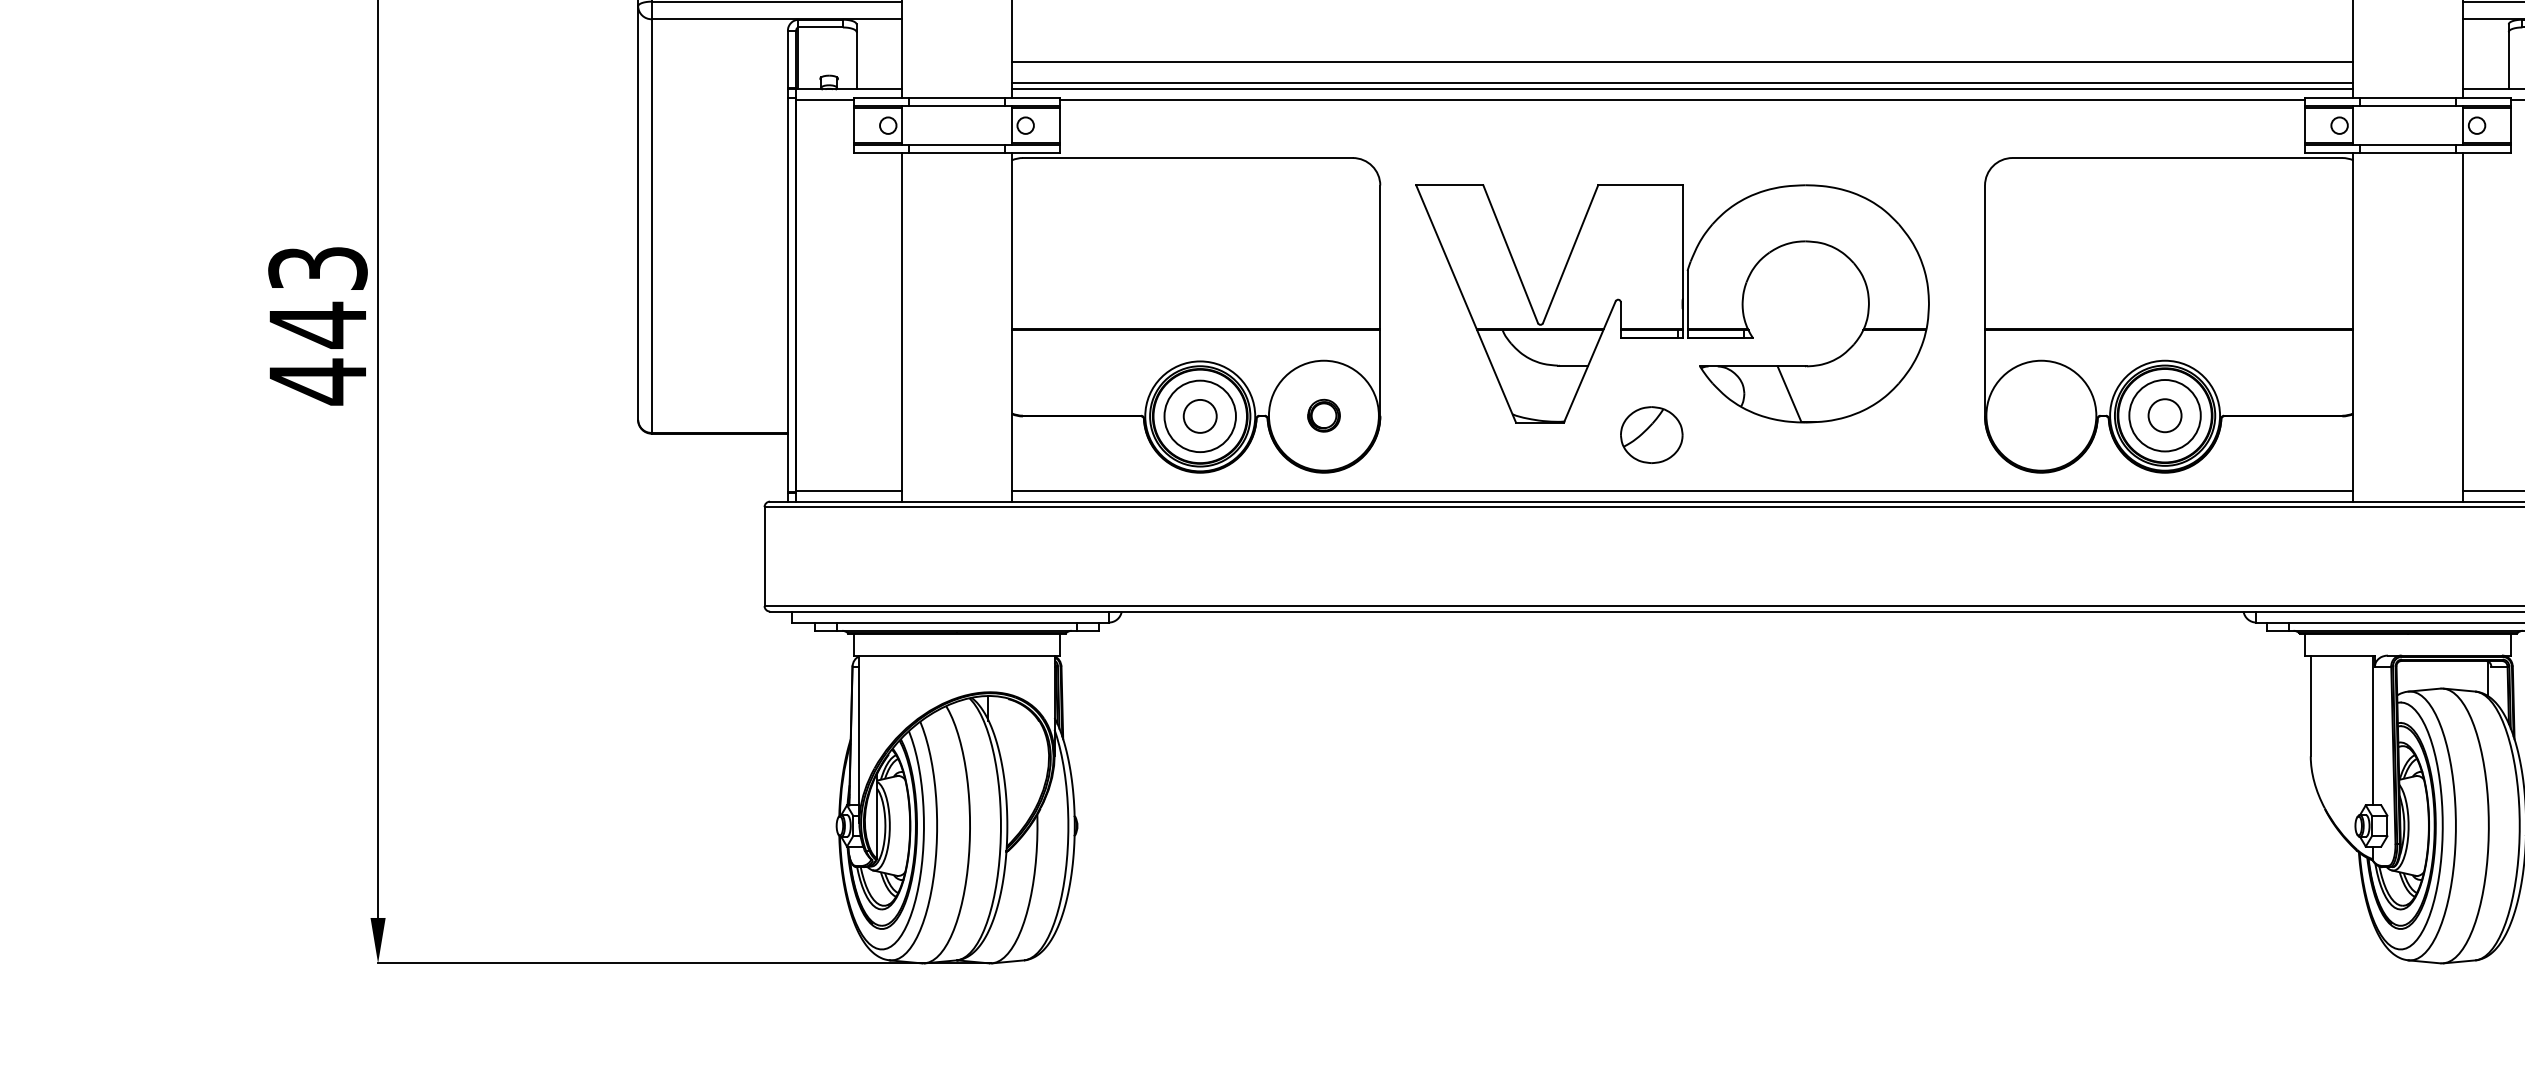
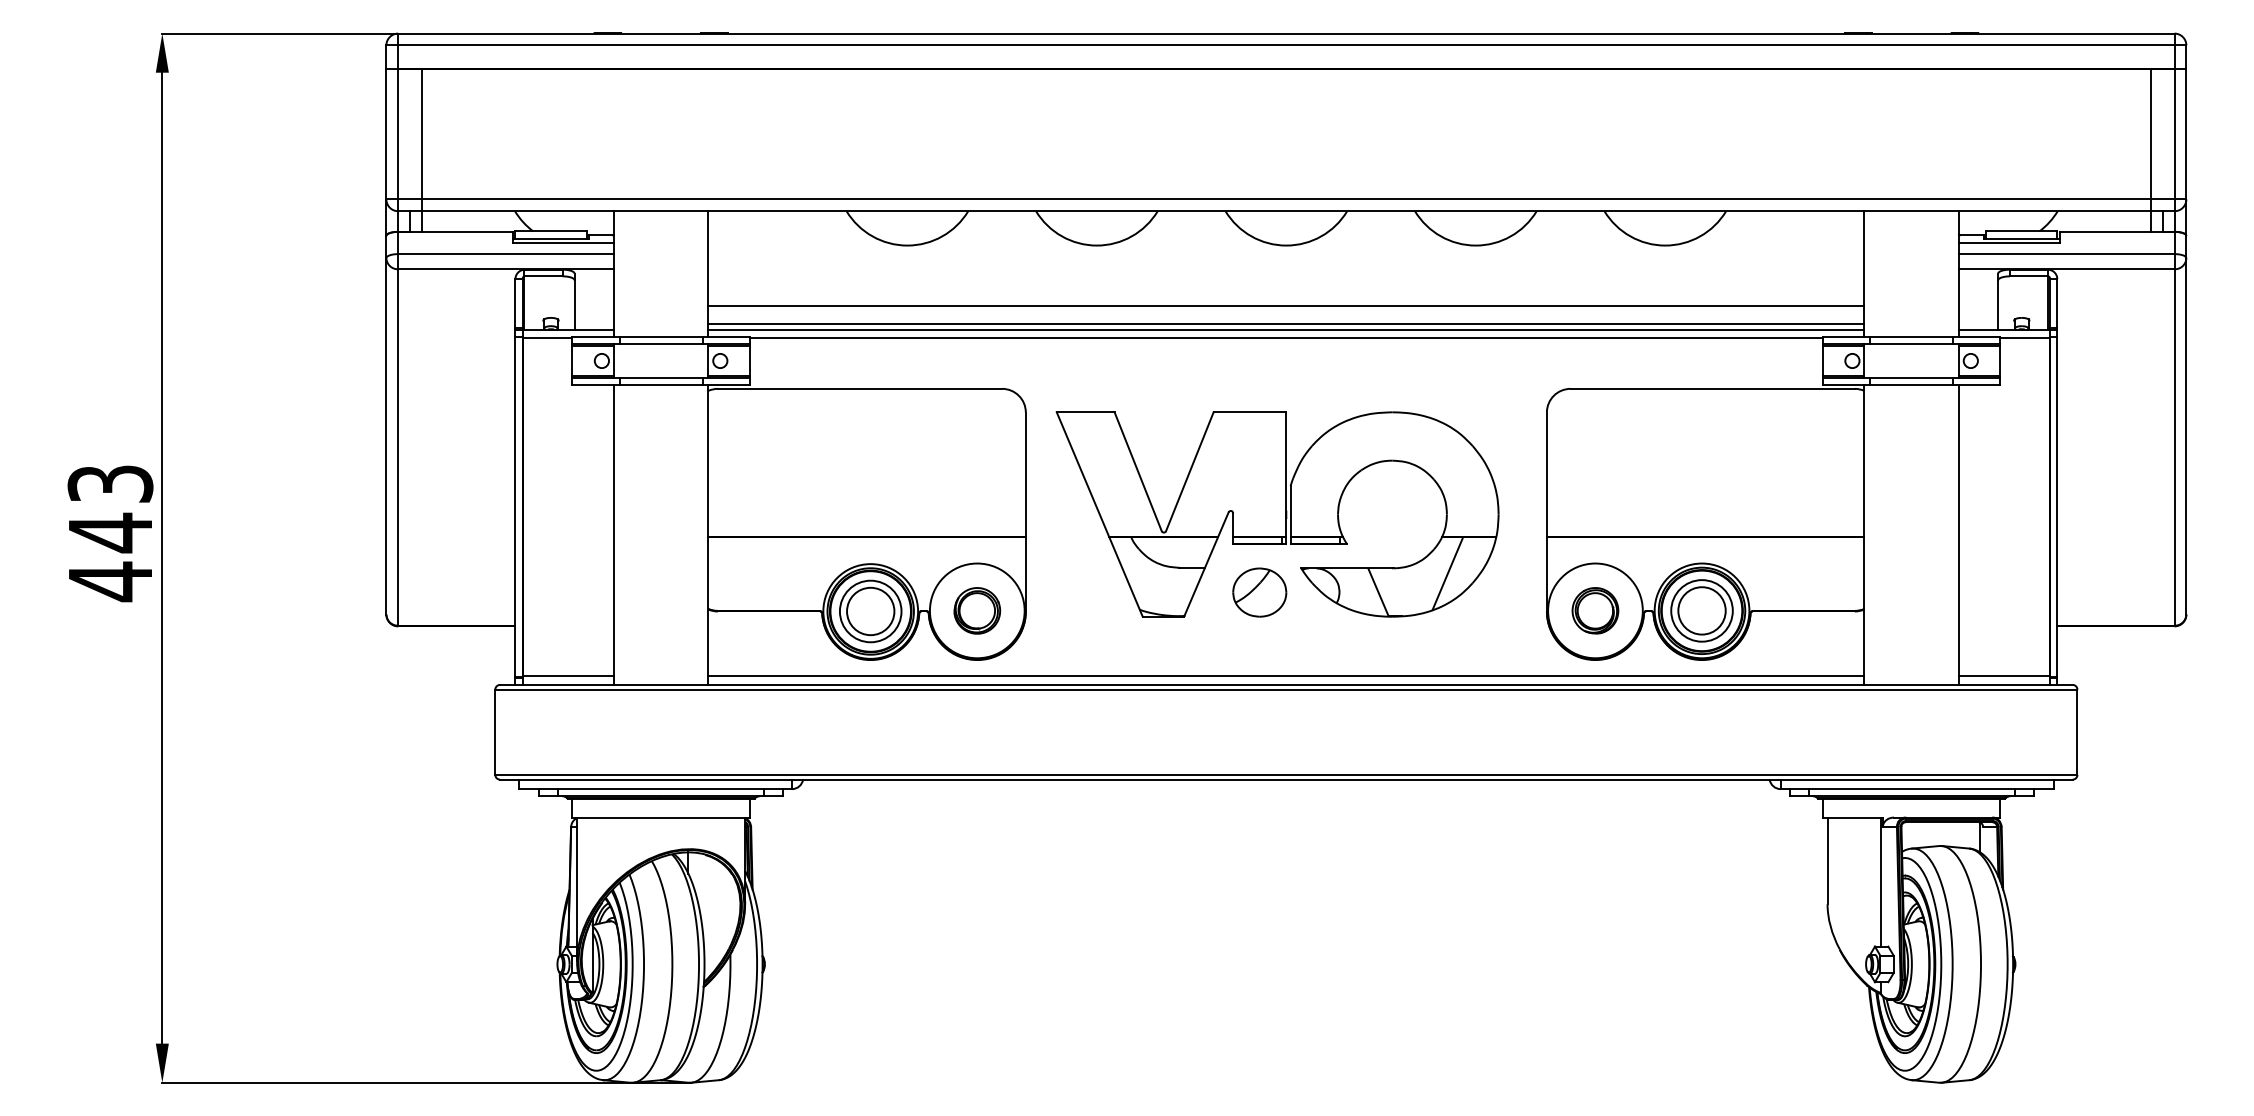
line: (1869, 372) -> (1447, 573), added
part: (1324, 415) -> (977, 610), size x1.67
part: (2041, 415) -> (1595, 610), added
circle: (2164, 415) -> (1701, 610), size x1.67
circle: (1199, 416) -> (870, 611), size x1.67
part: (1651, 434) -> (1259, 592), moved

